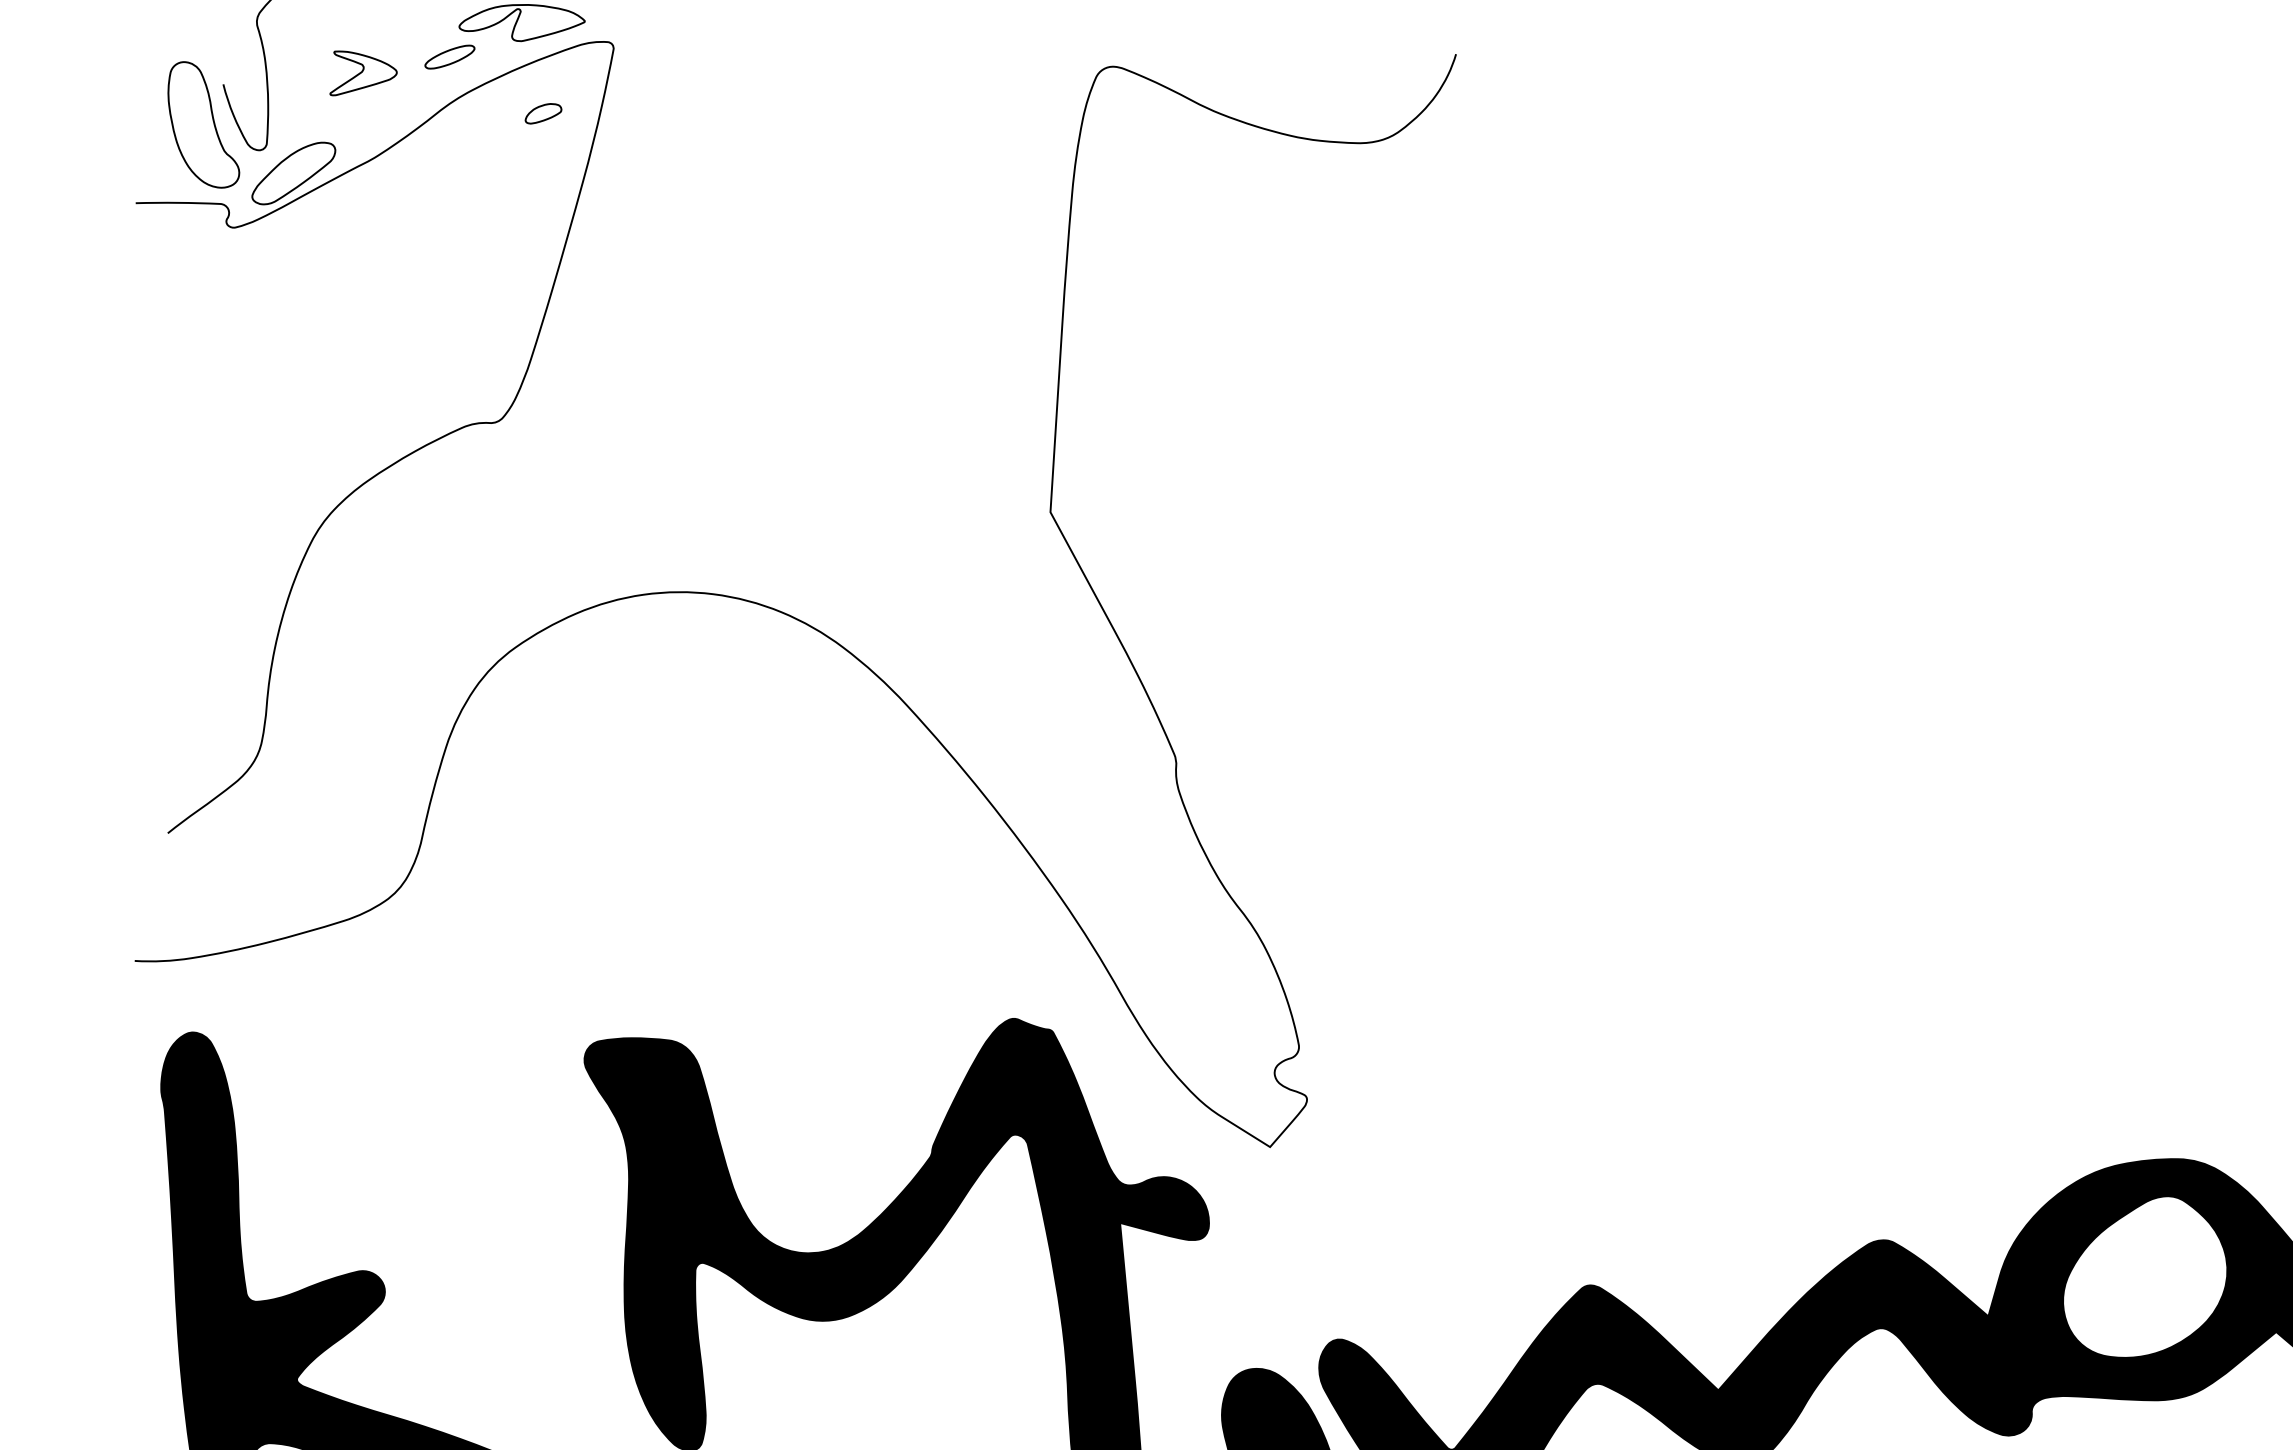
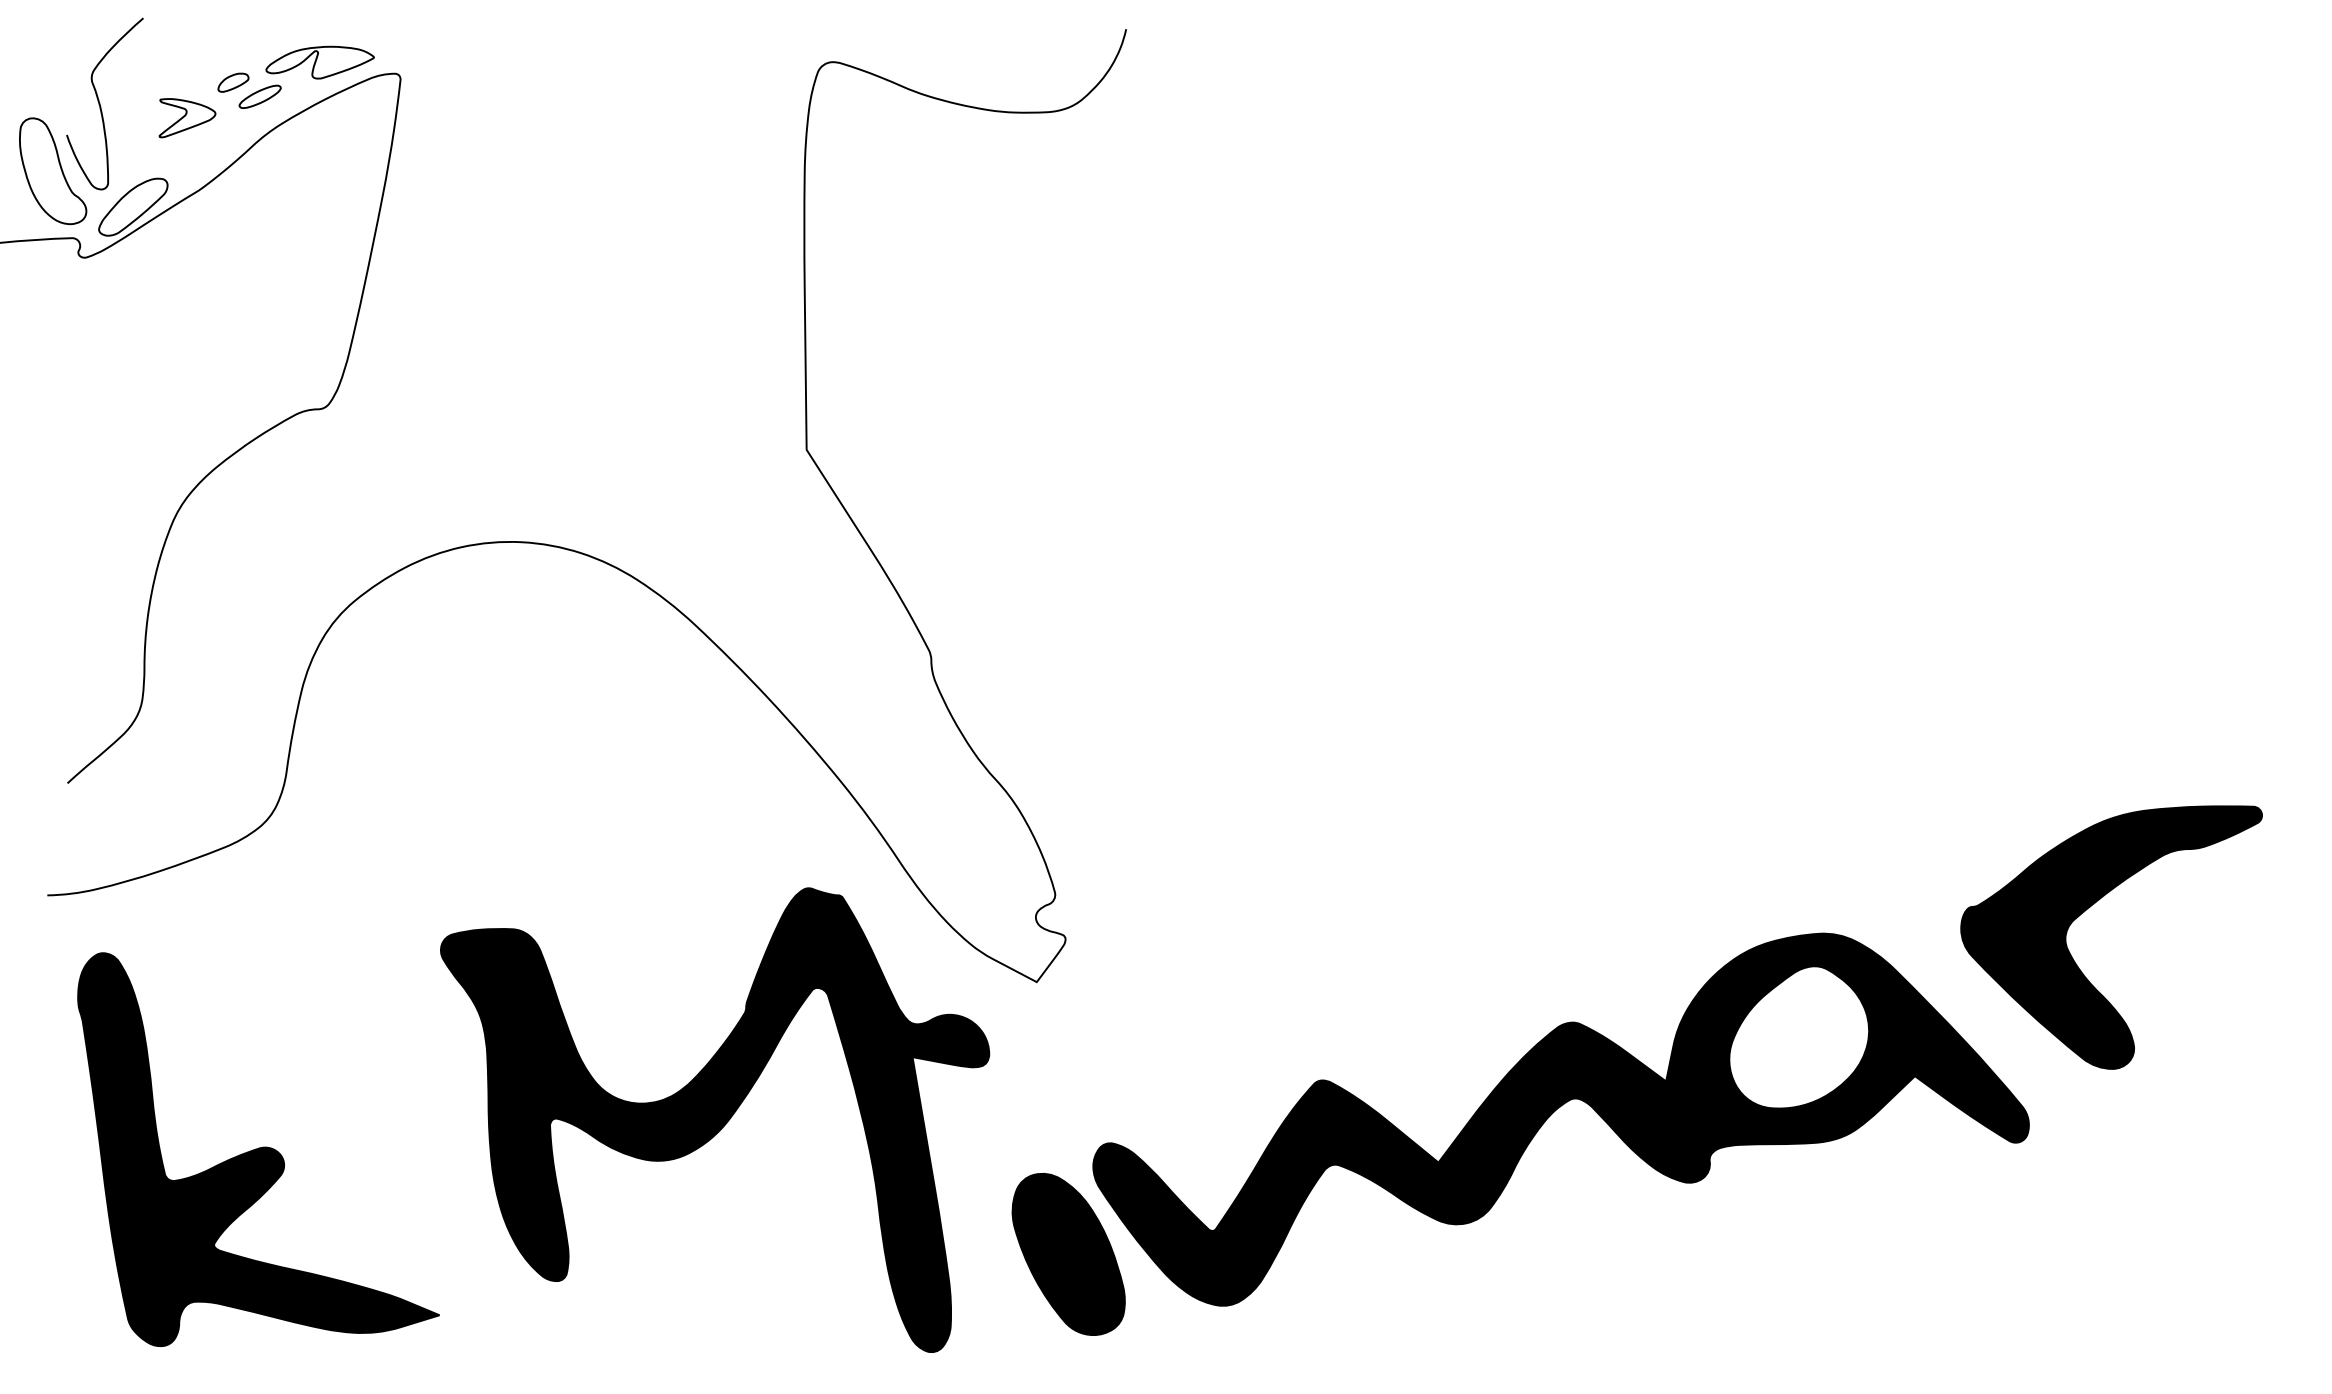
part: (543, 113) -> (233, 82), moved

